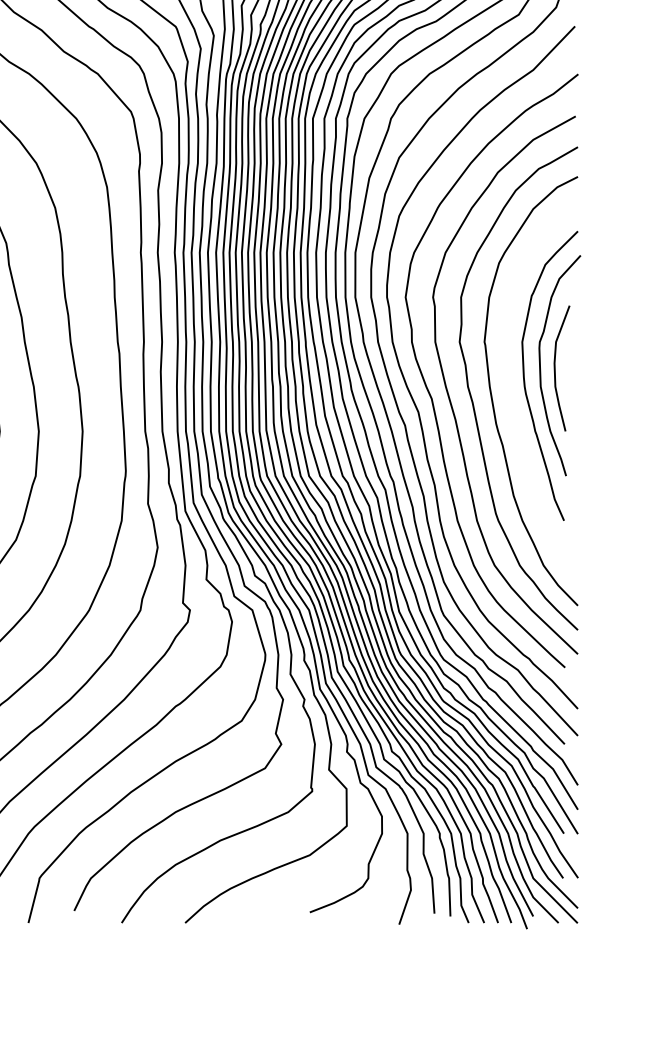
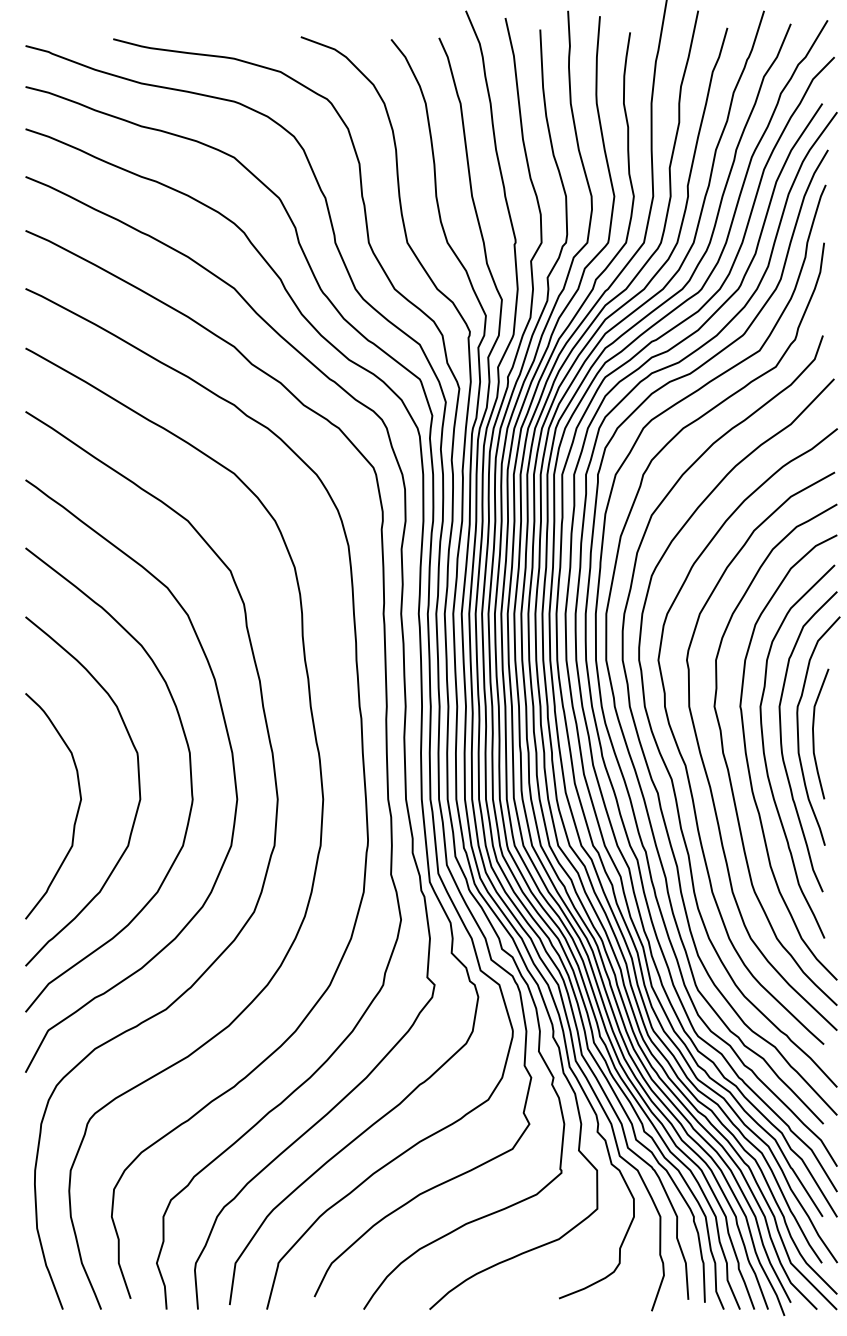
curve: (508, 388) -> (765, 754), added

